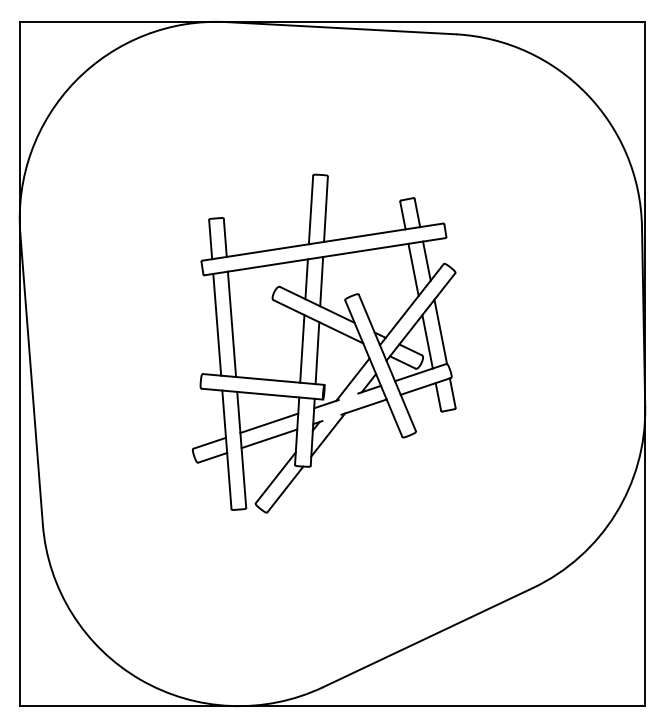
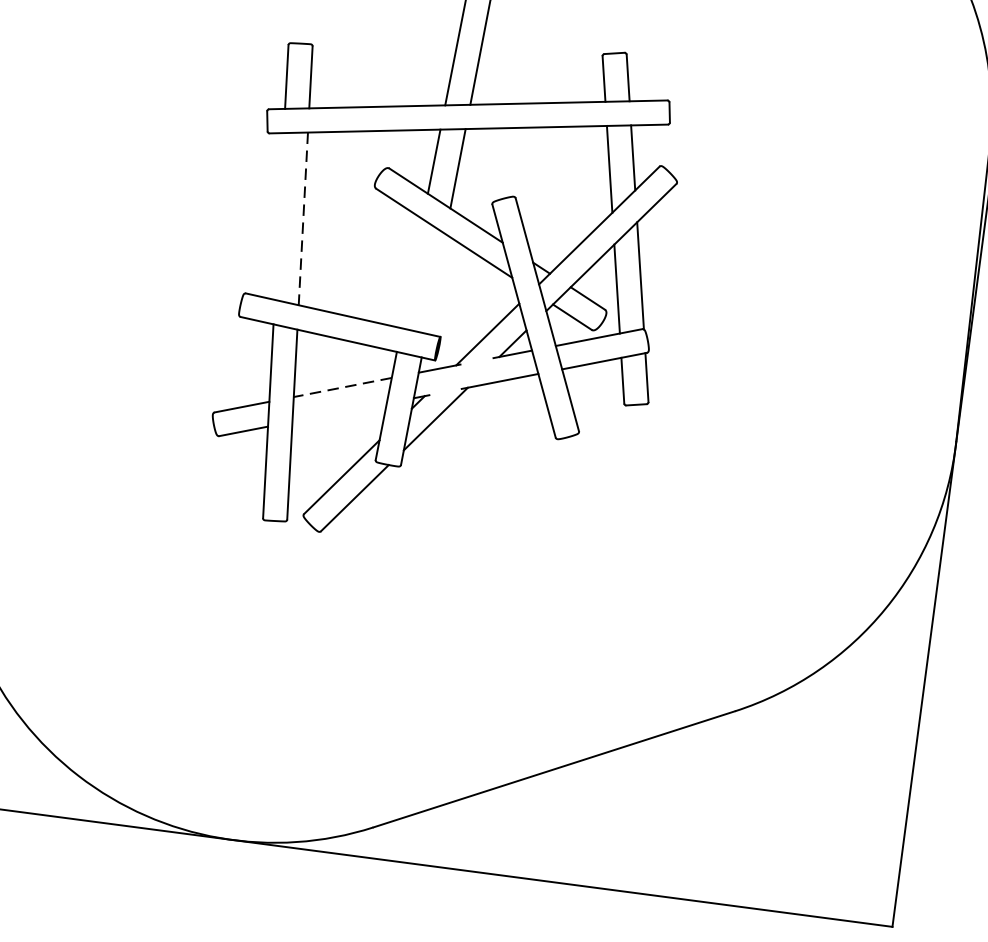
line: (217, 324) -> (279, 216), removed
line: (232, 324) -> (304, 219), solid -> dashed
line: (302, 348) -> (412, 273), removed
line: (317, 353) -> (435, 284), removed
line: (268, 423) -> (341, 387), solid -> dashed
line: (269, 438) -> (339, 412), removed

